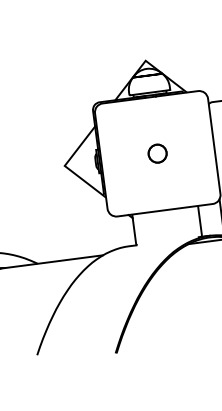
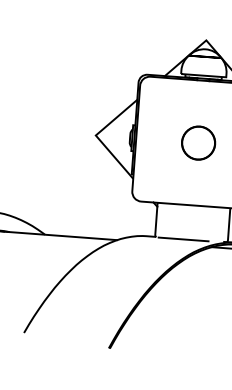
circle: (157, 153) -> (198, 142), size x1.67
line: (161, 242) -> (182, 239), added

